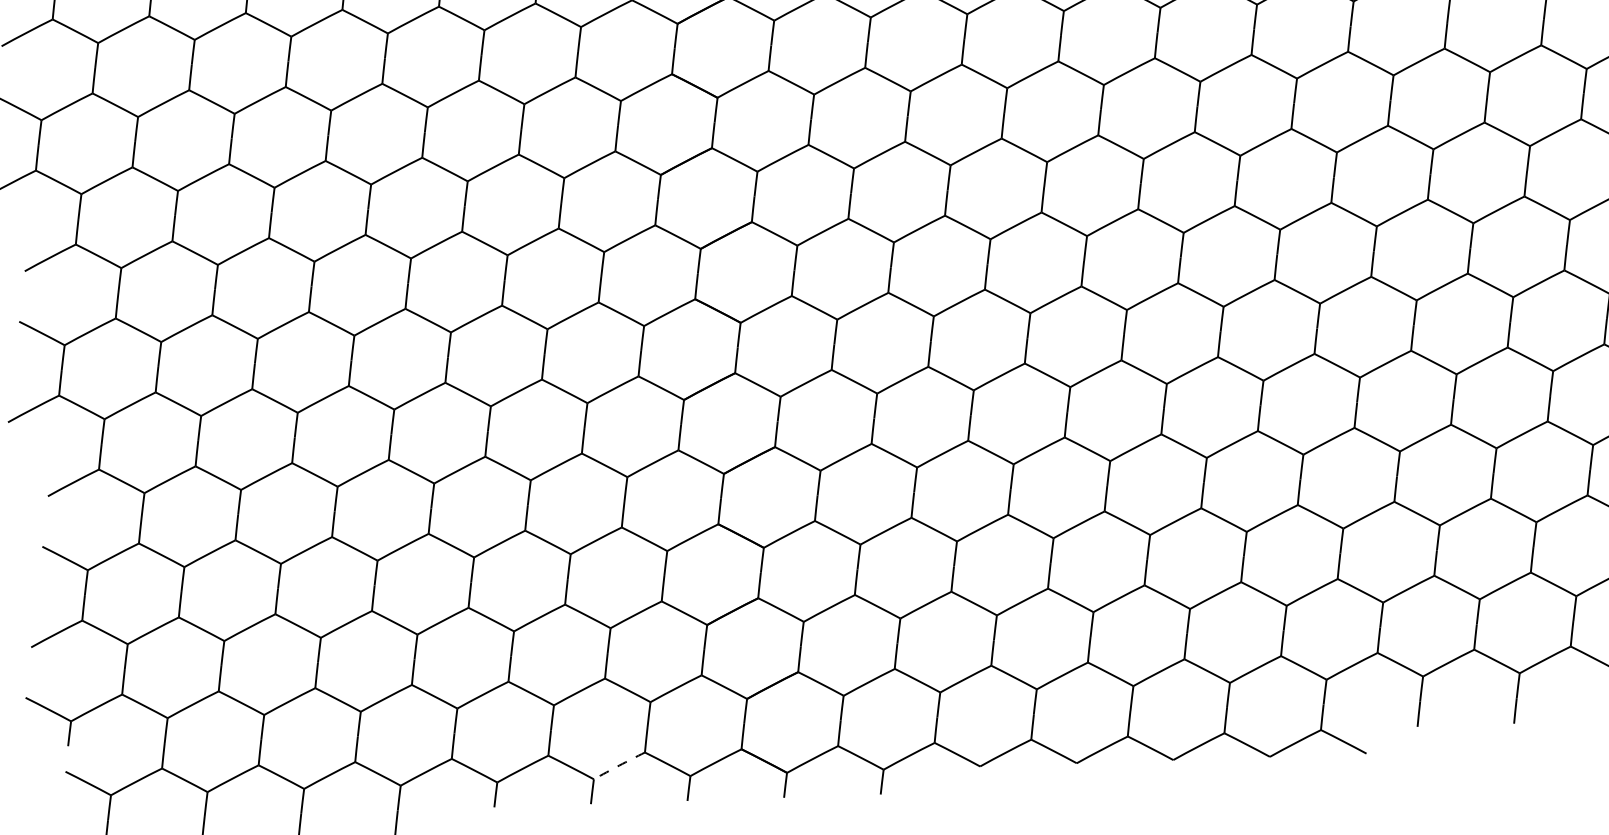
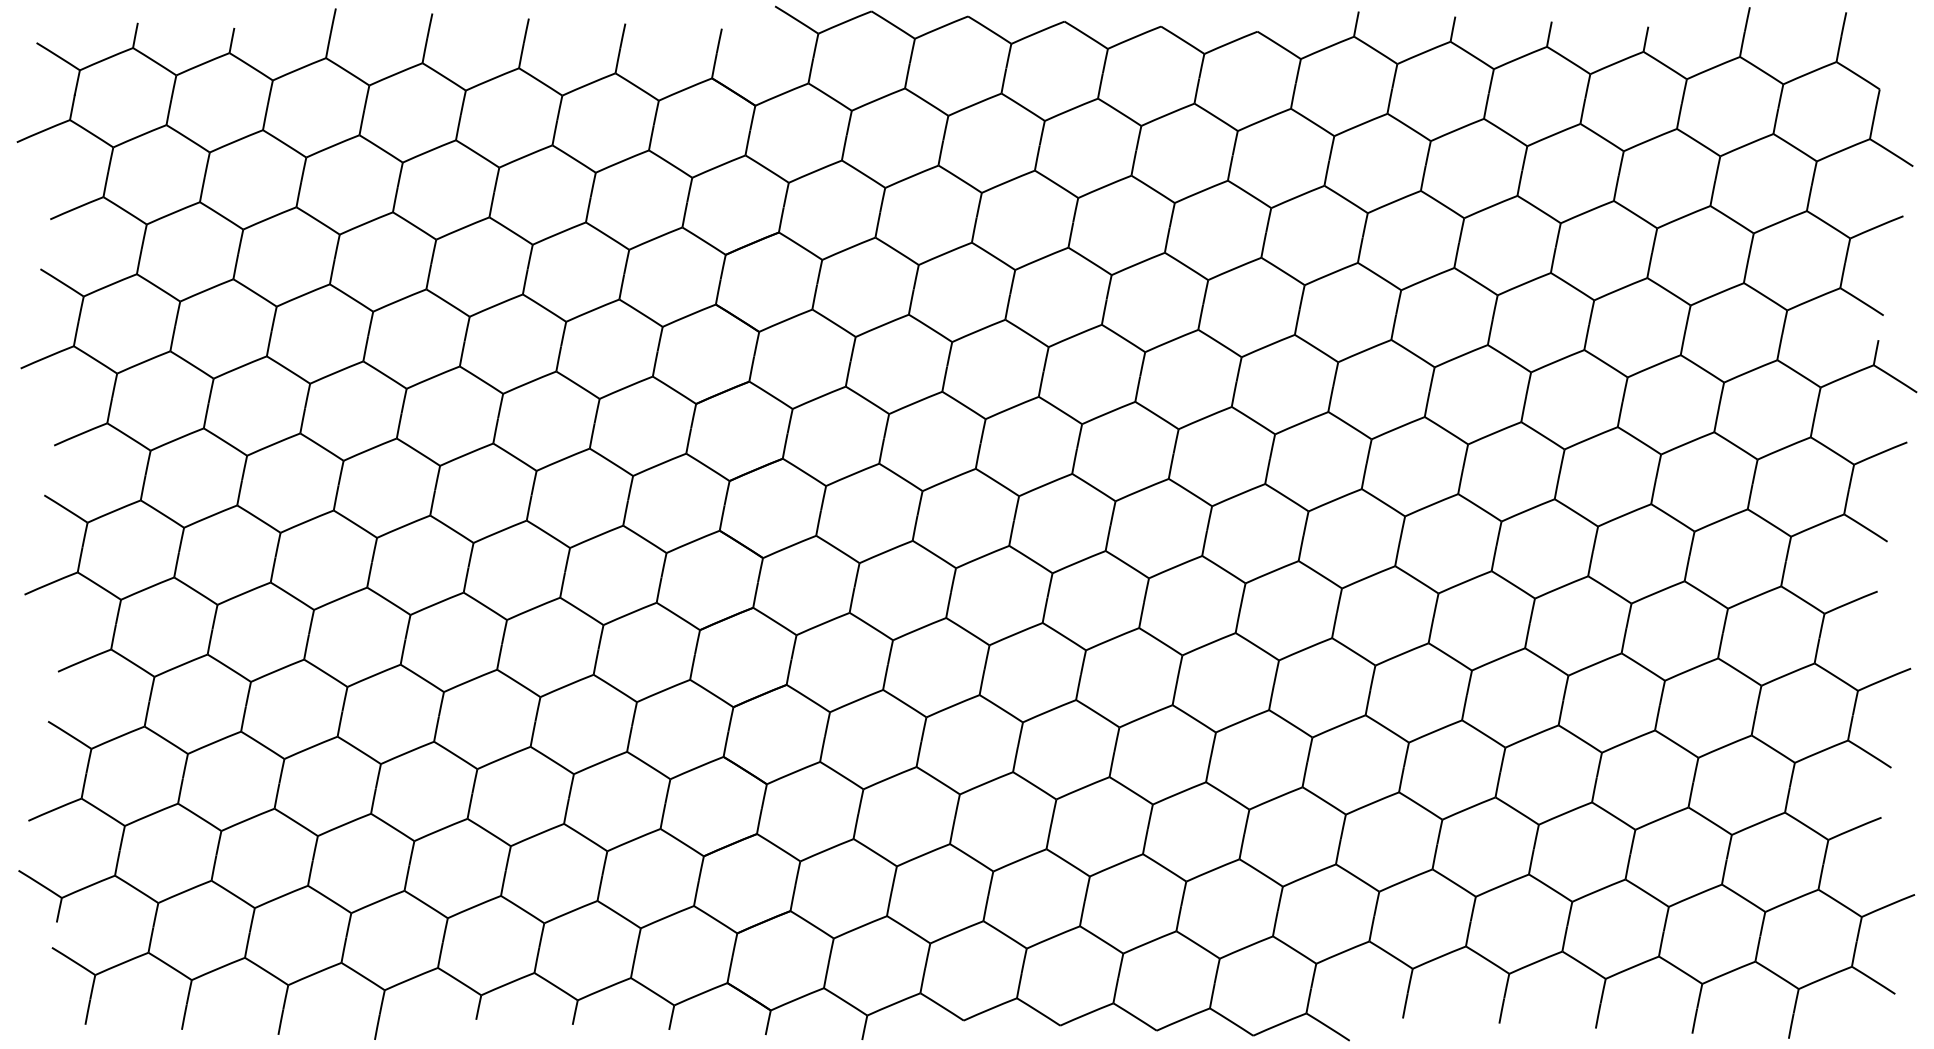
arc: (619, 765) -> (604, 988), dashed -> solid

